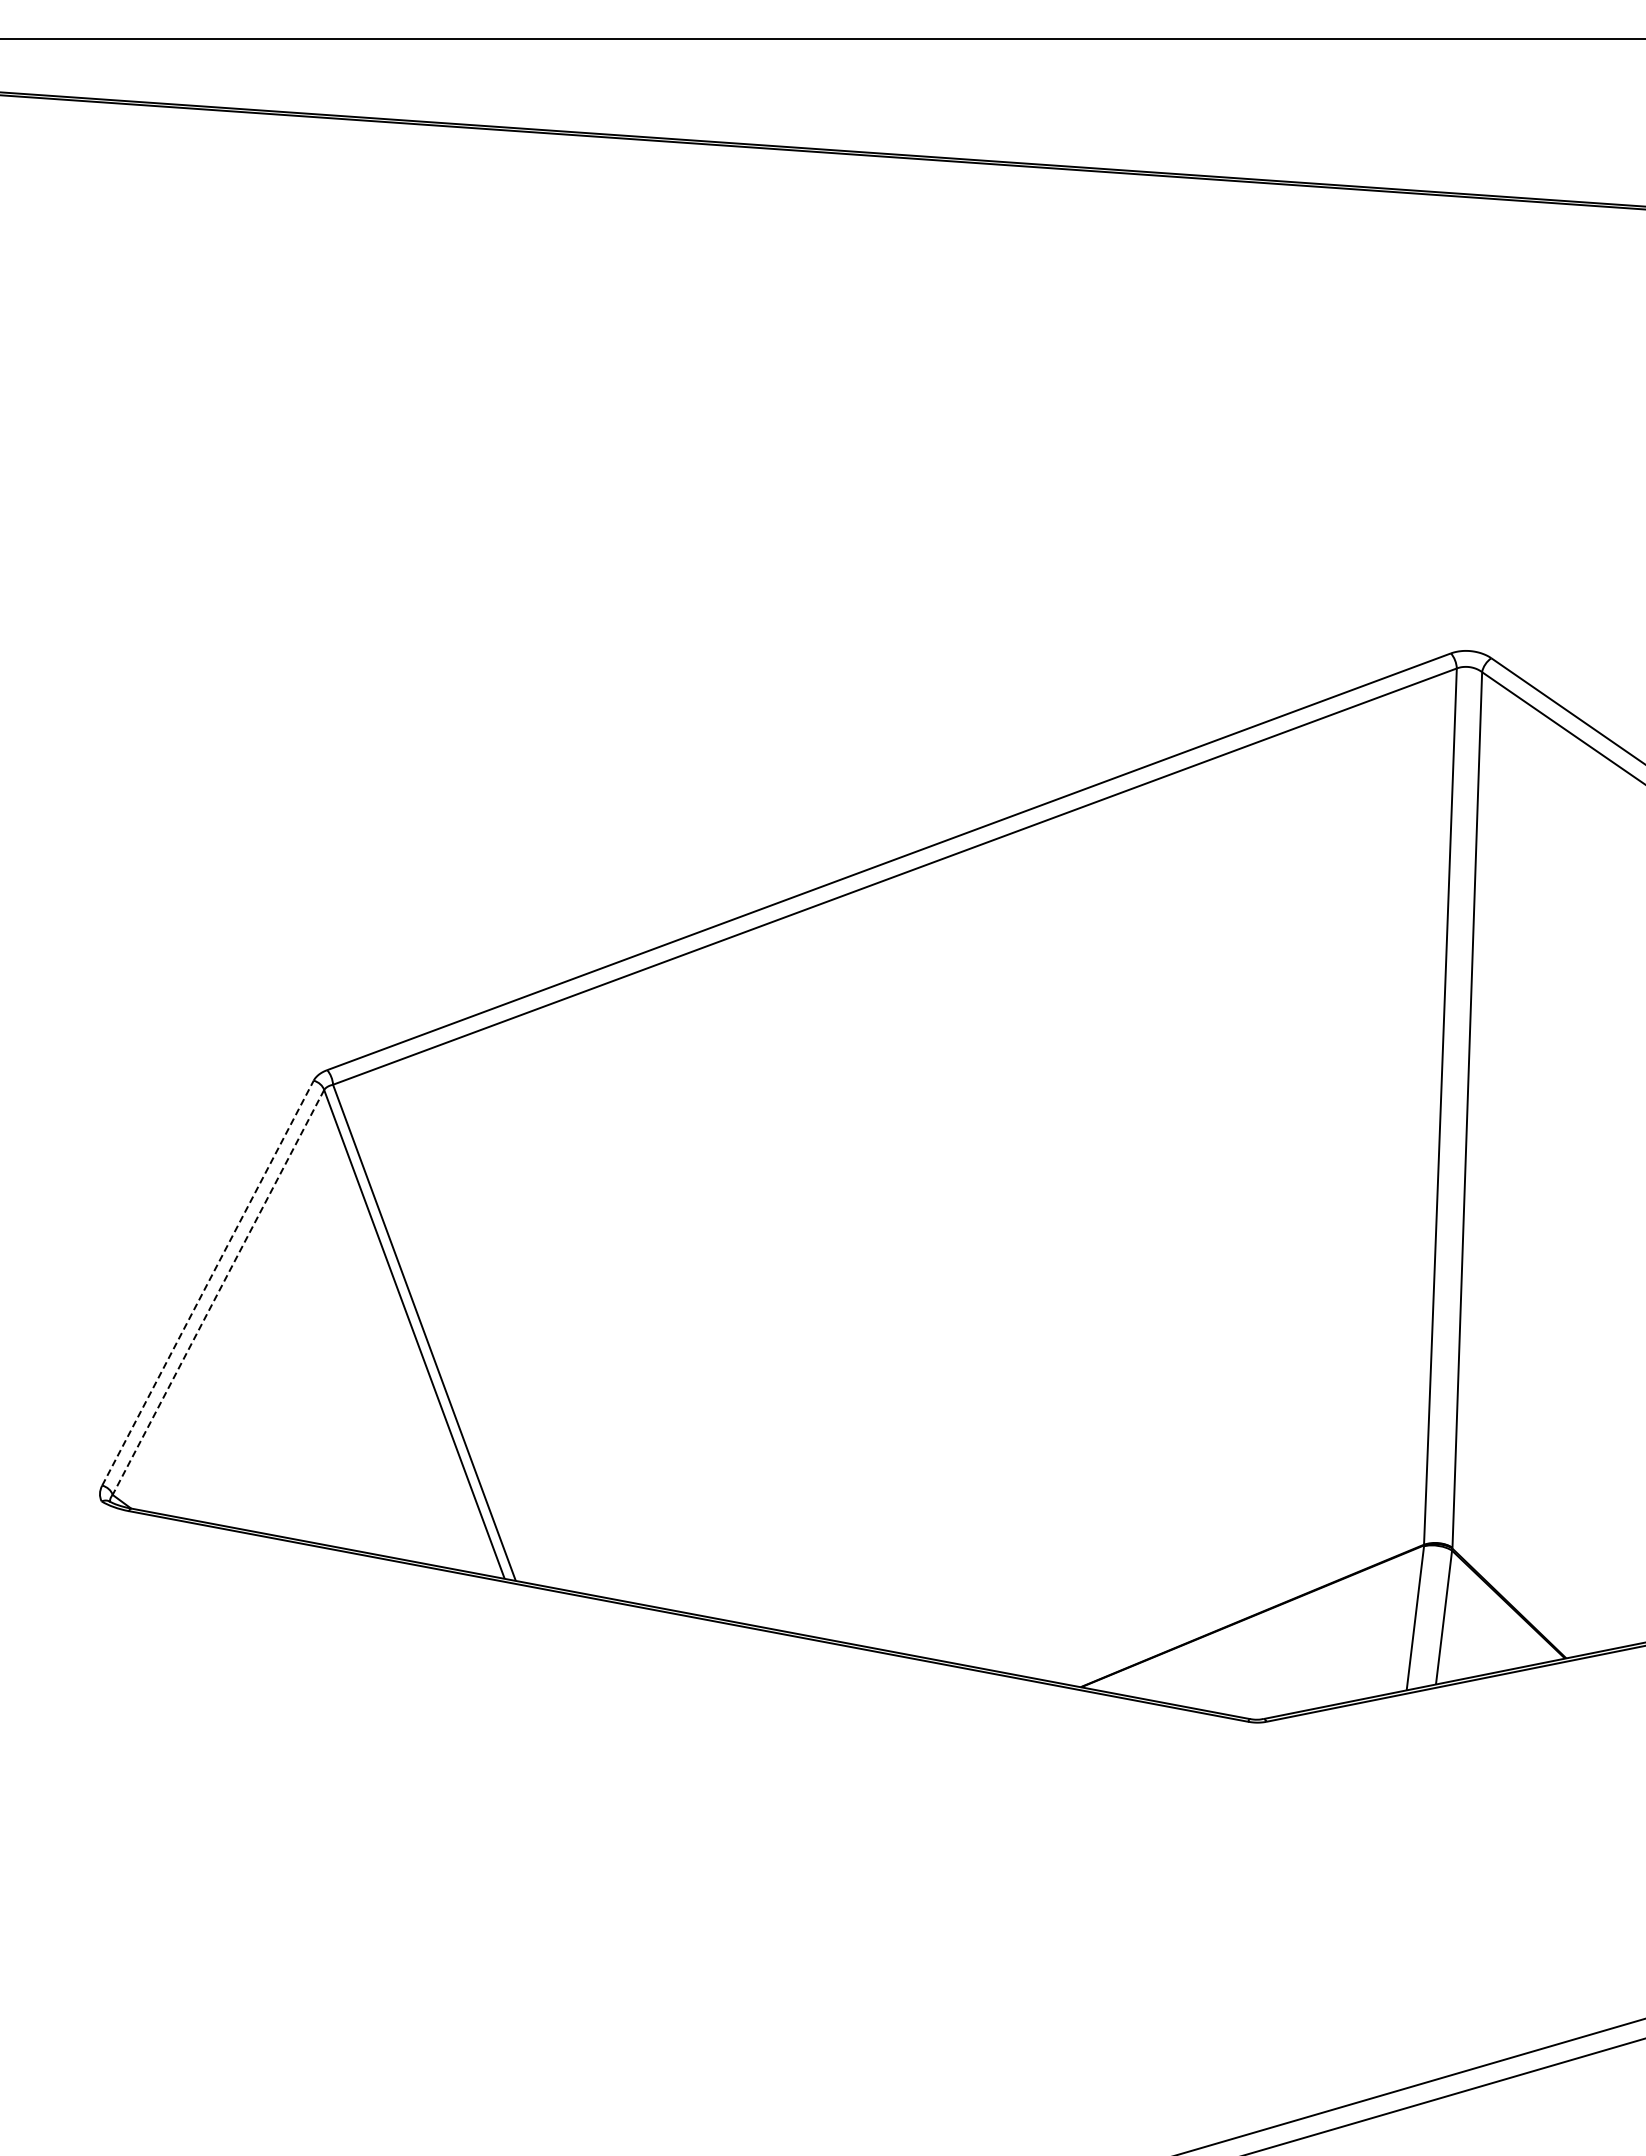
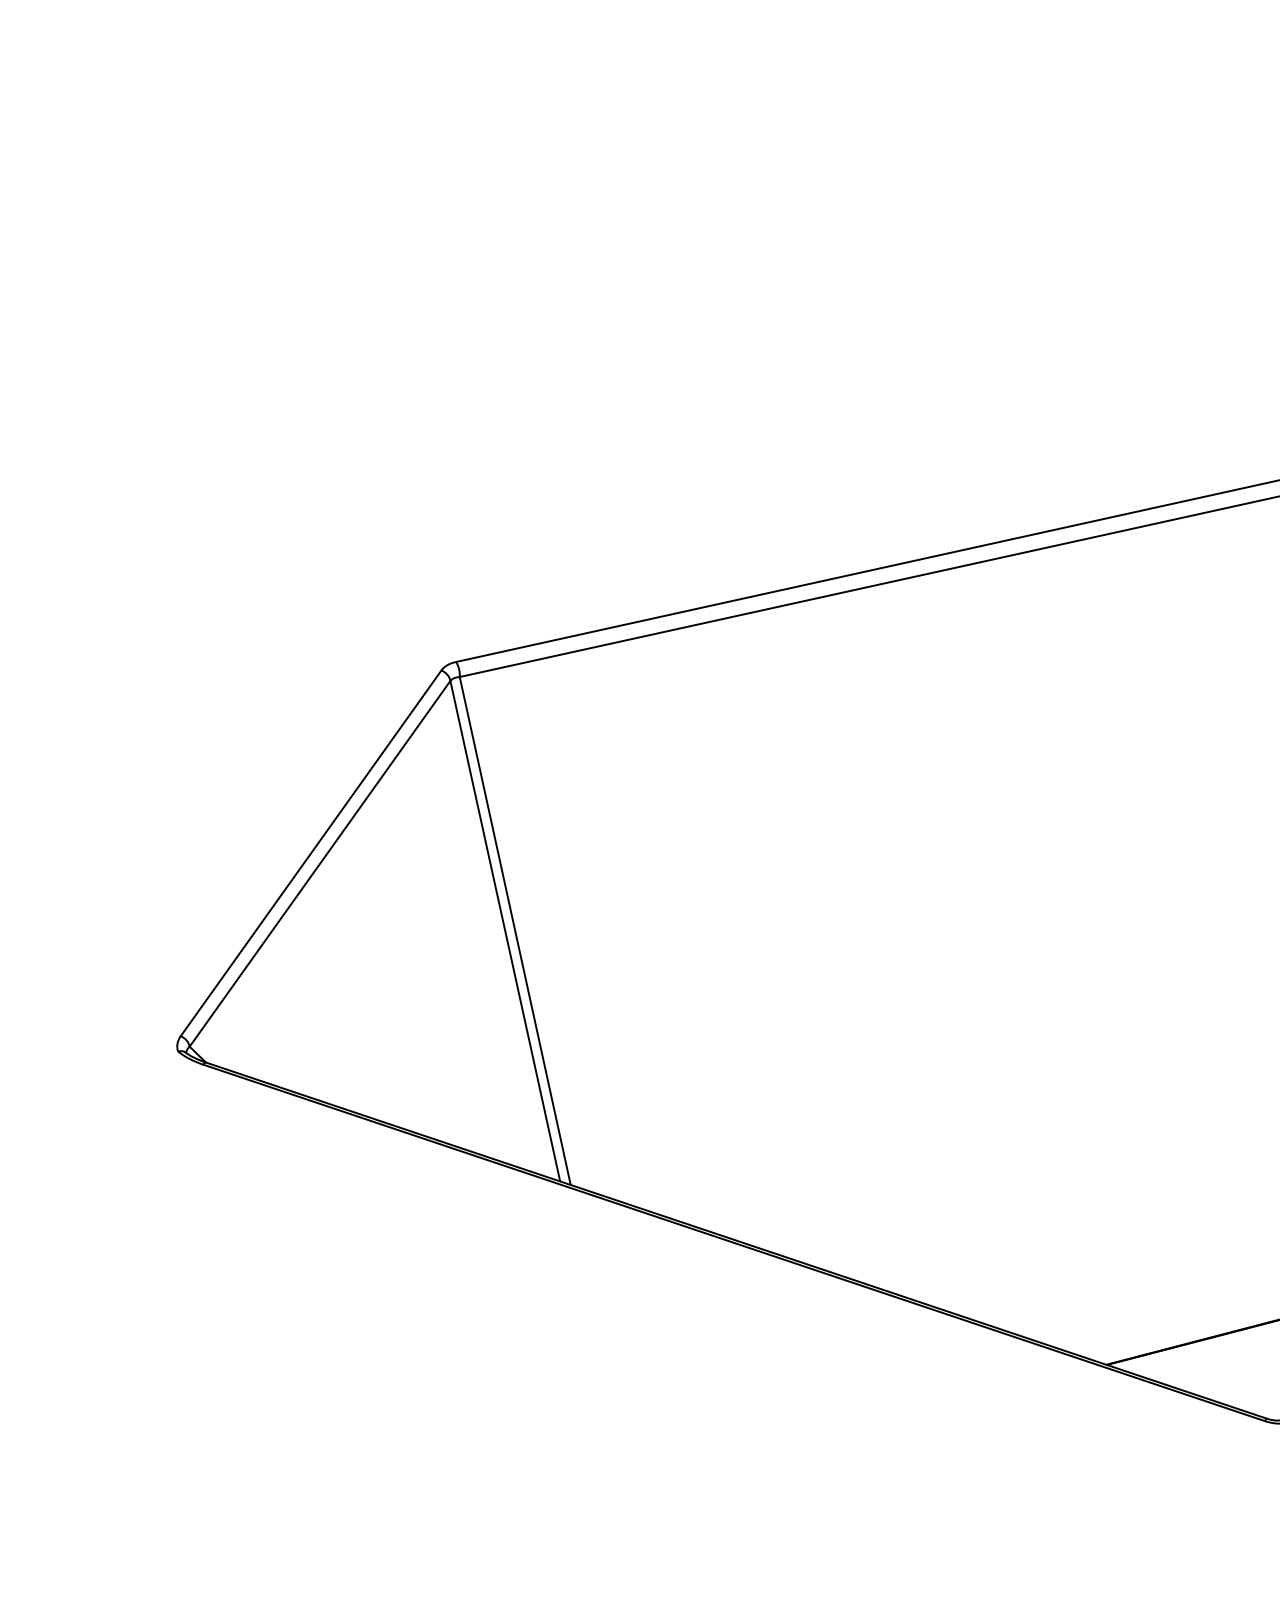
line: (208, 1282) -> (311, 852), dashed -> solid
line: (218, 1292) -> (320, 863), dashed -> solid

